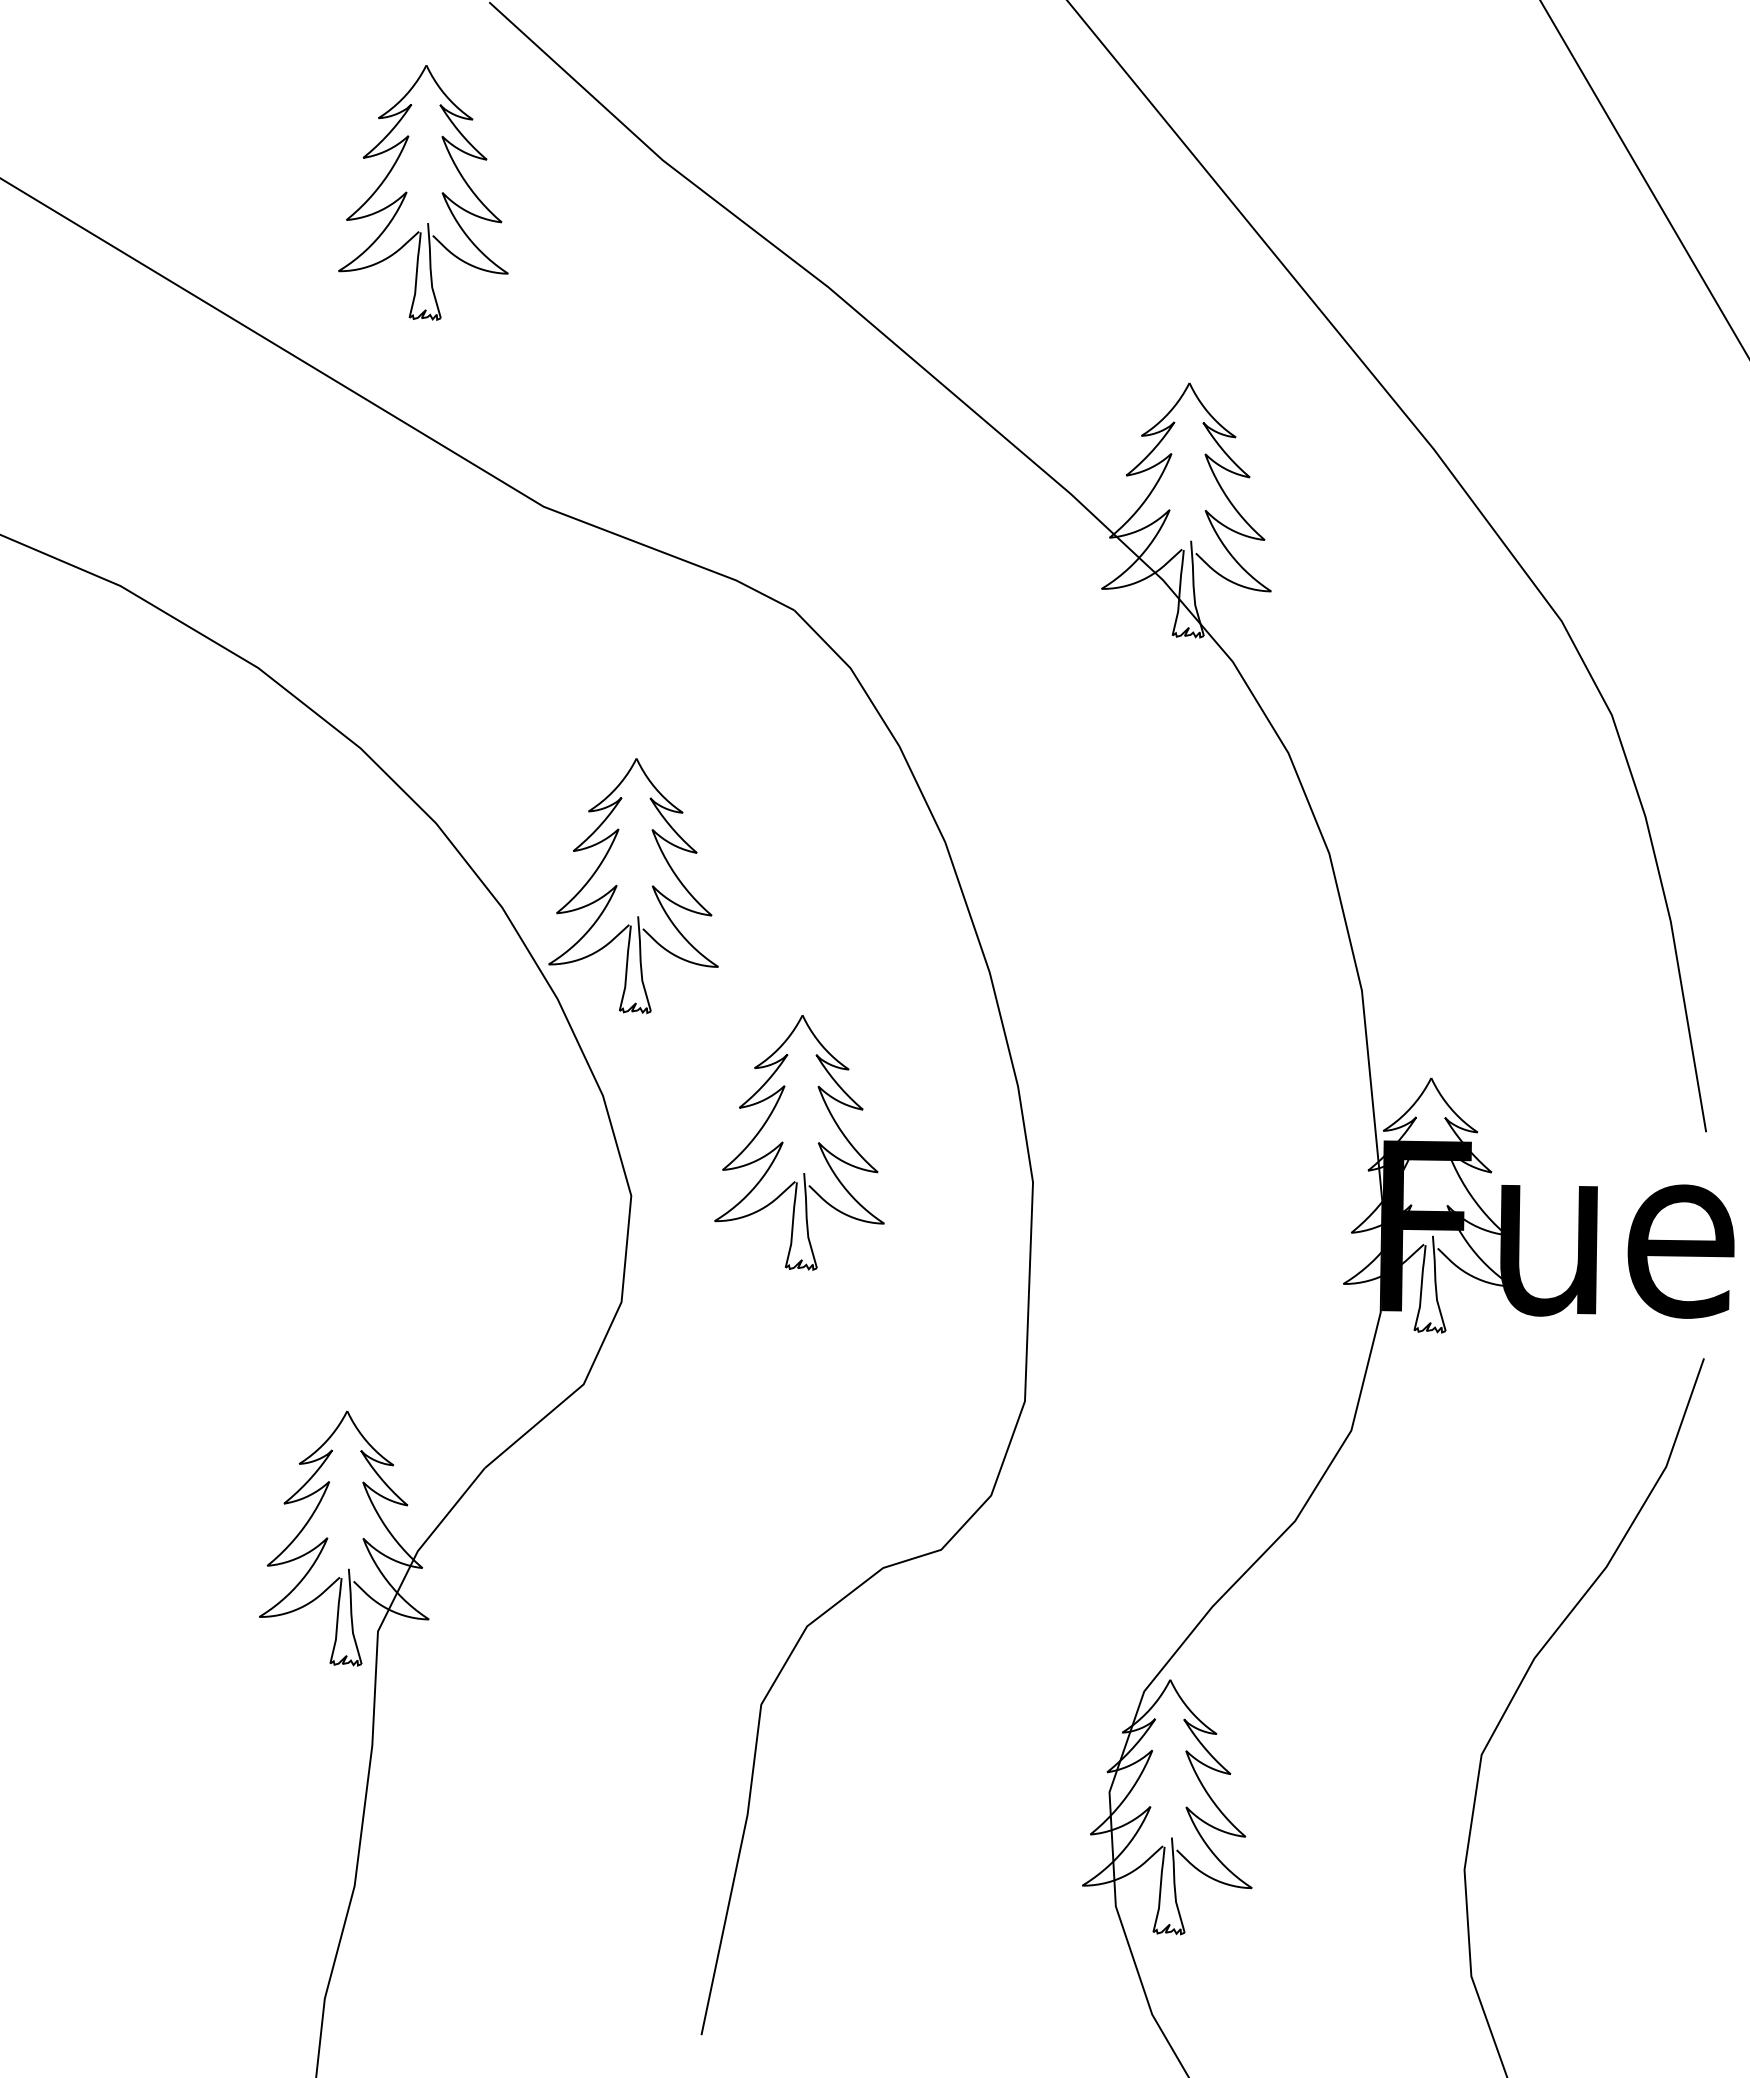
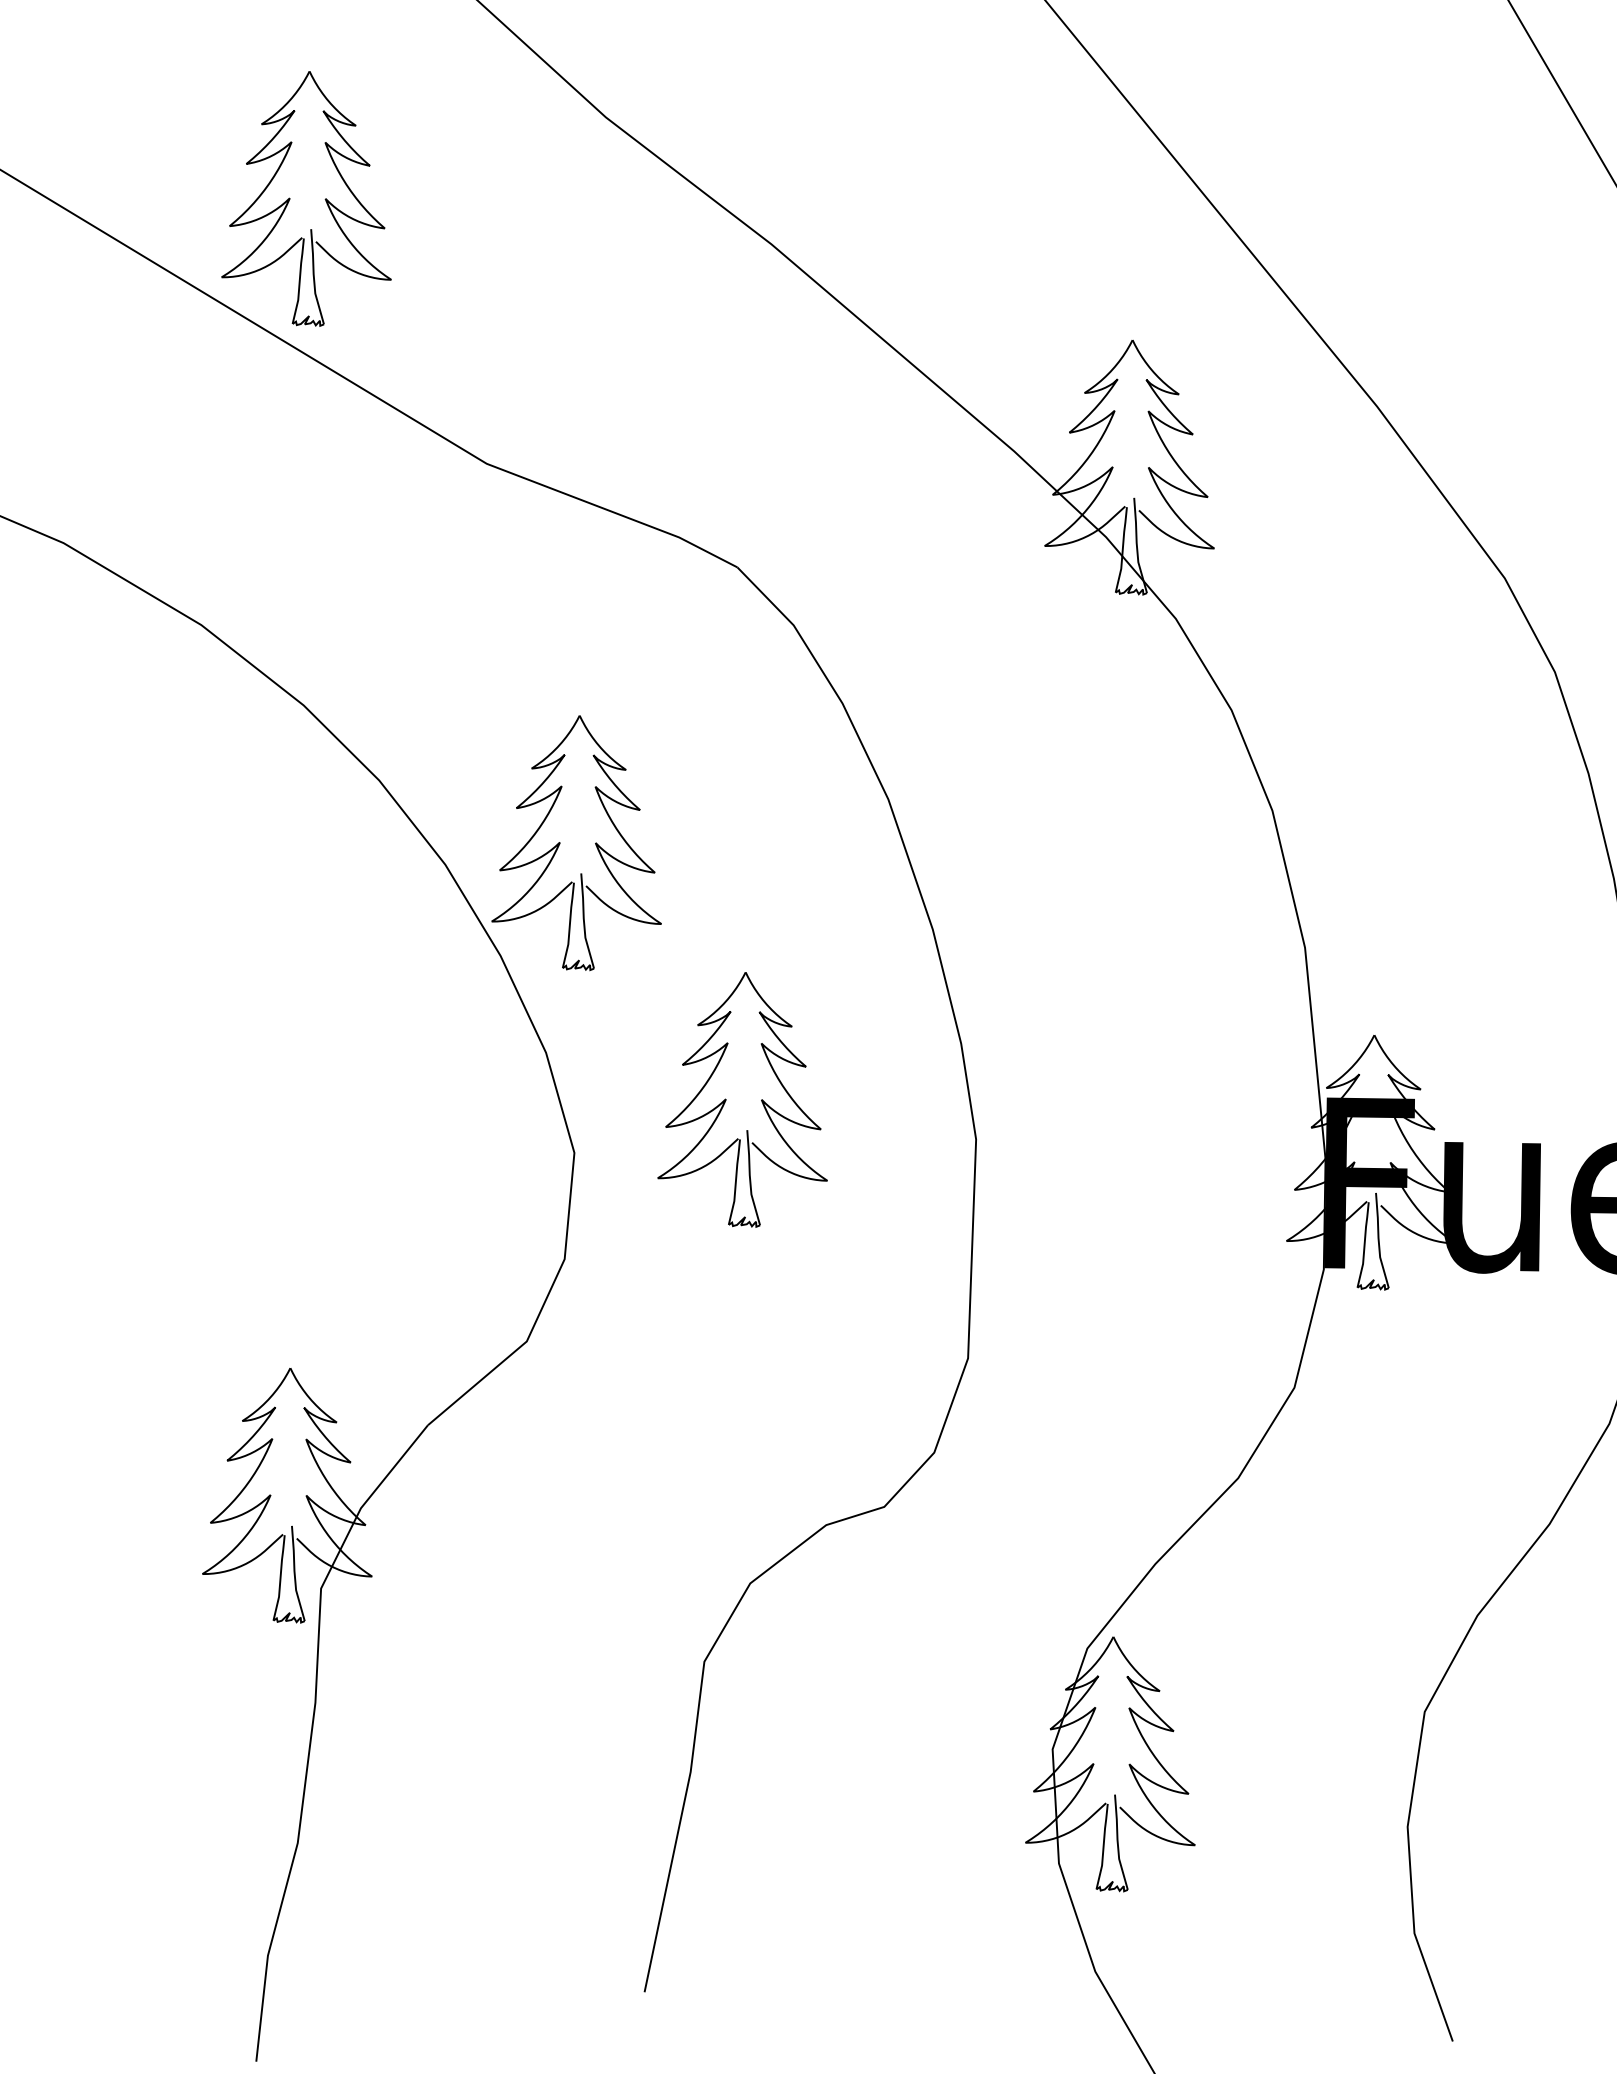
part: (407, 192) -> (290, 198), moved

